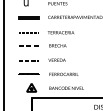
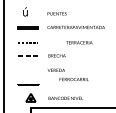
text: (61, 32) -> (79, 42), moved
line: (28, 60) -> (27, 70), removed
text: (63, 74) -> (73, 79), moved

